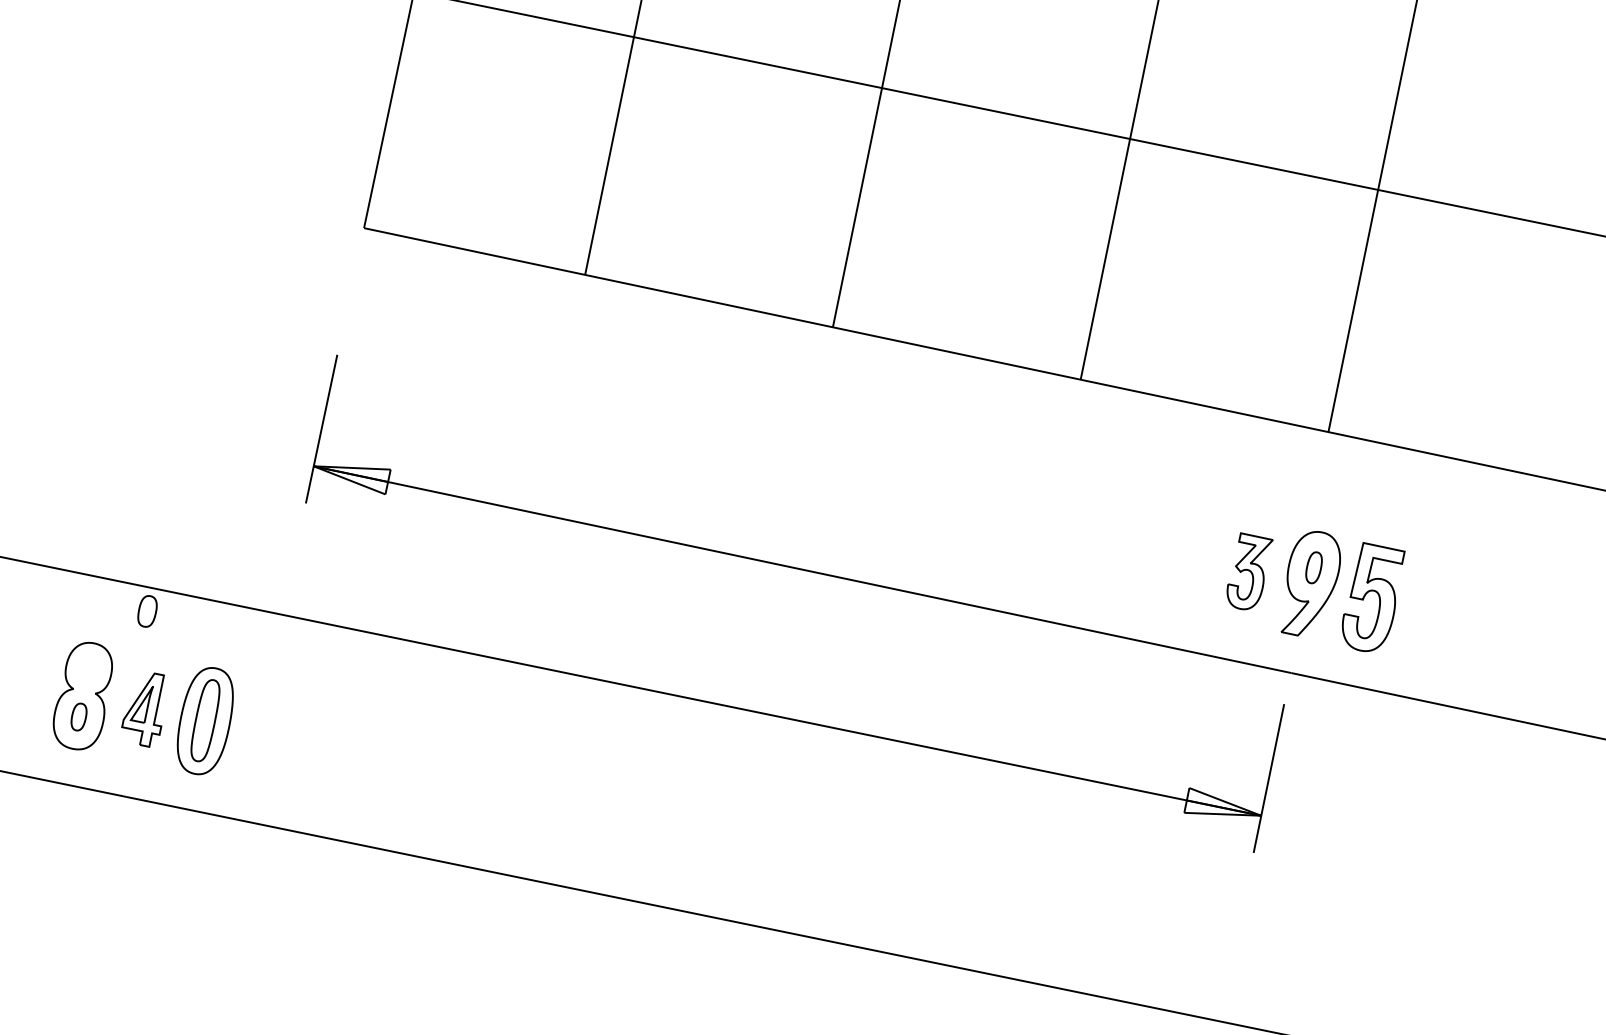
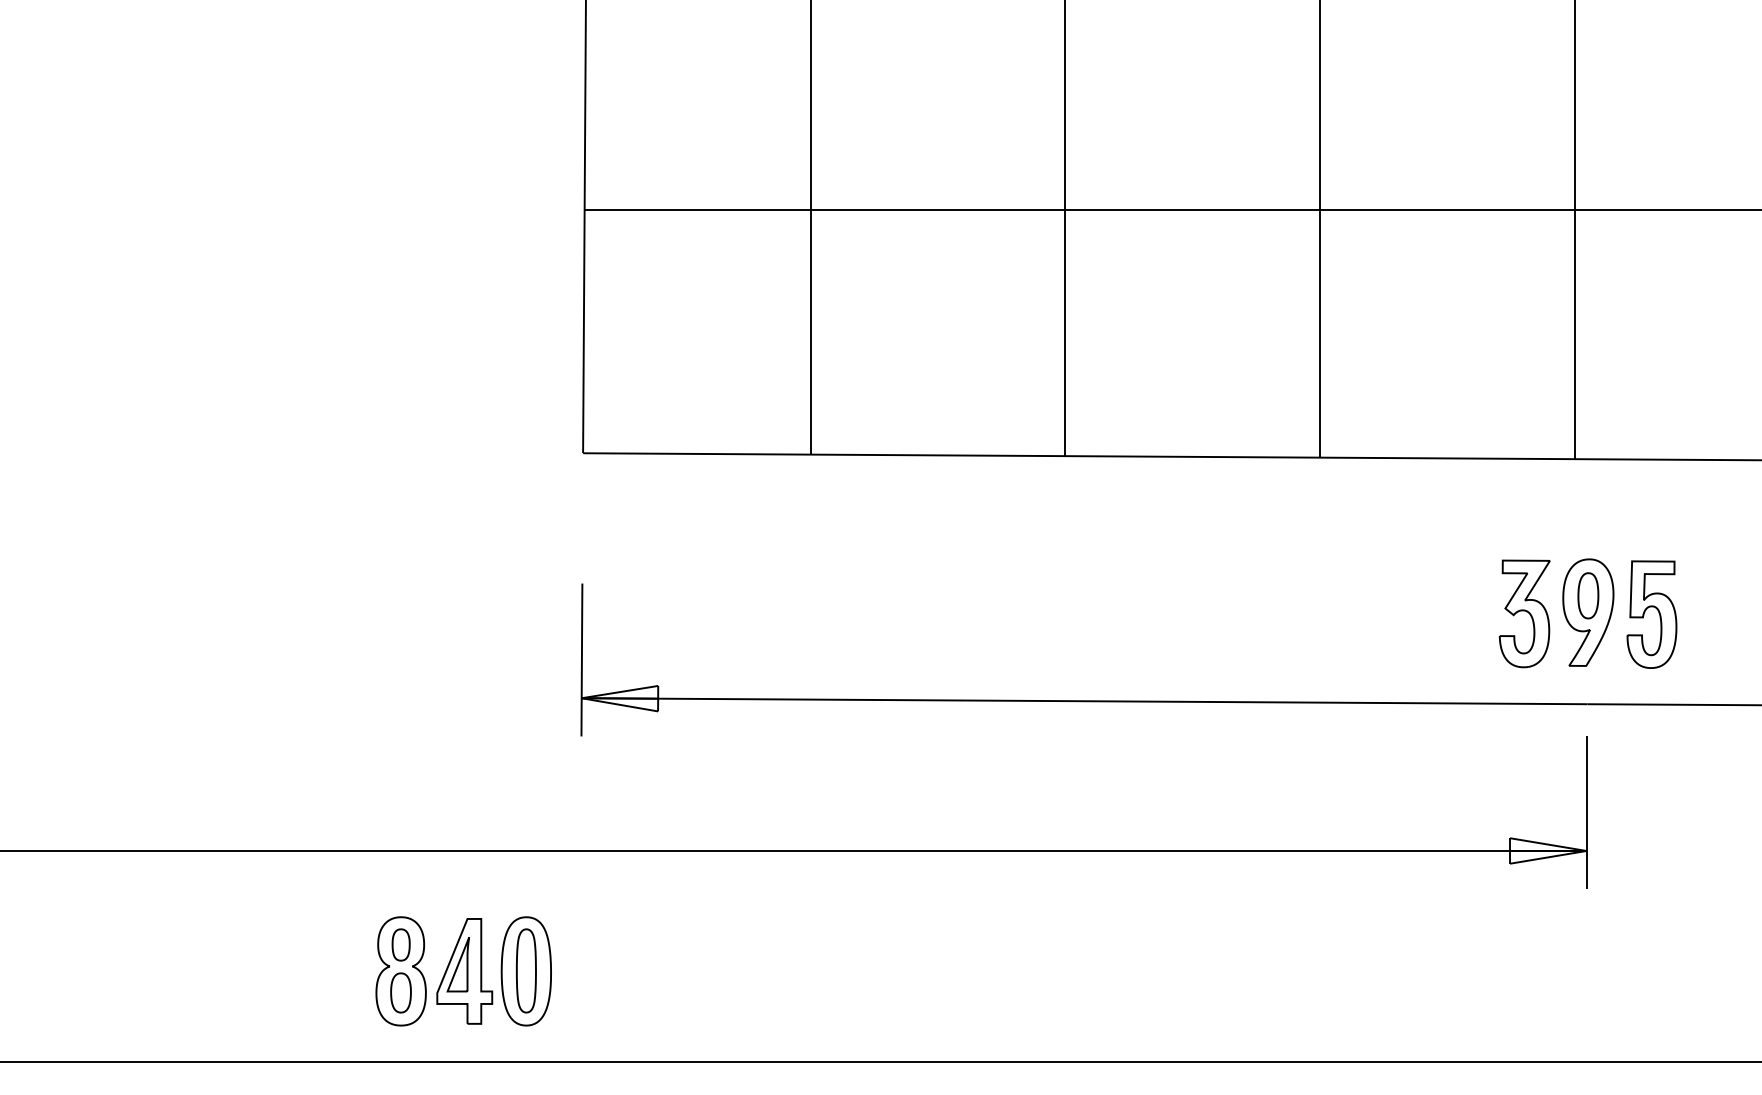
part: (1314, 567) -> (1588, 595), size x1.43
part: (1248, 572) -> (1524, 613), size x1.43
part: (146, 610) -> (400, 944), moved
part: (145, 708) -> (464, 971), size x1.43
part: (78, 716) -> (400, 992), size x1.43

